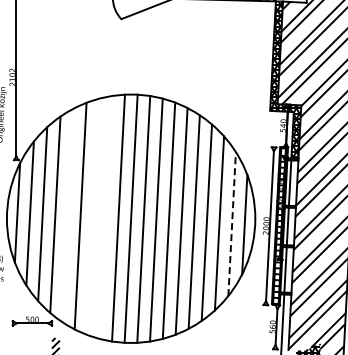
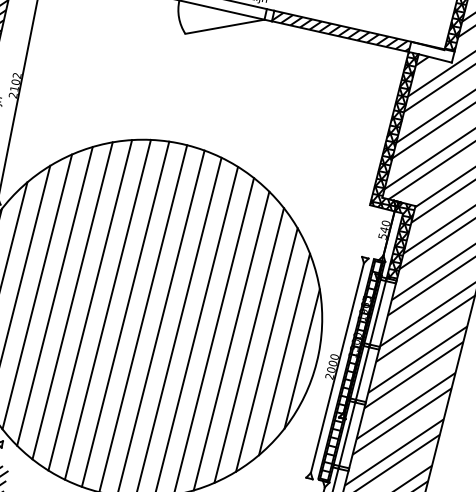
line: (67, 215) -> (54, 296), added
line: (93, 216) -> (90, 304), added
line: (105, 217) -> (107, 309), added
line: (232, 223) -> (285, 353), dashed -> solid

